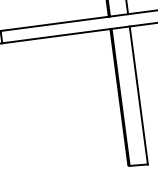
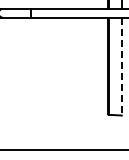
line: (138, 95) -> (121, 66), solid -> dashed

